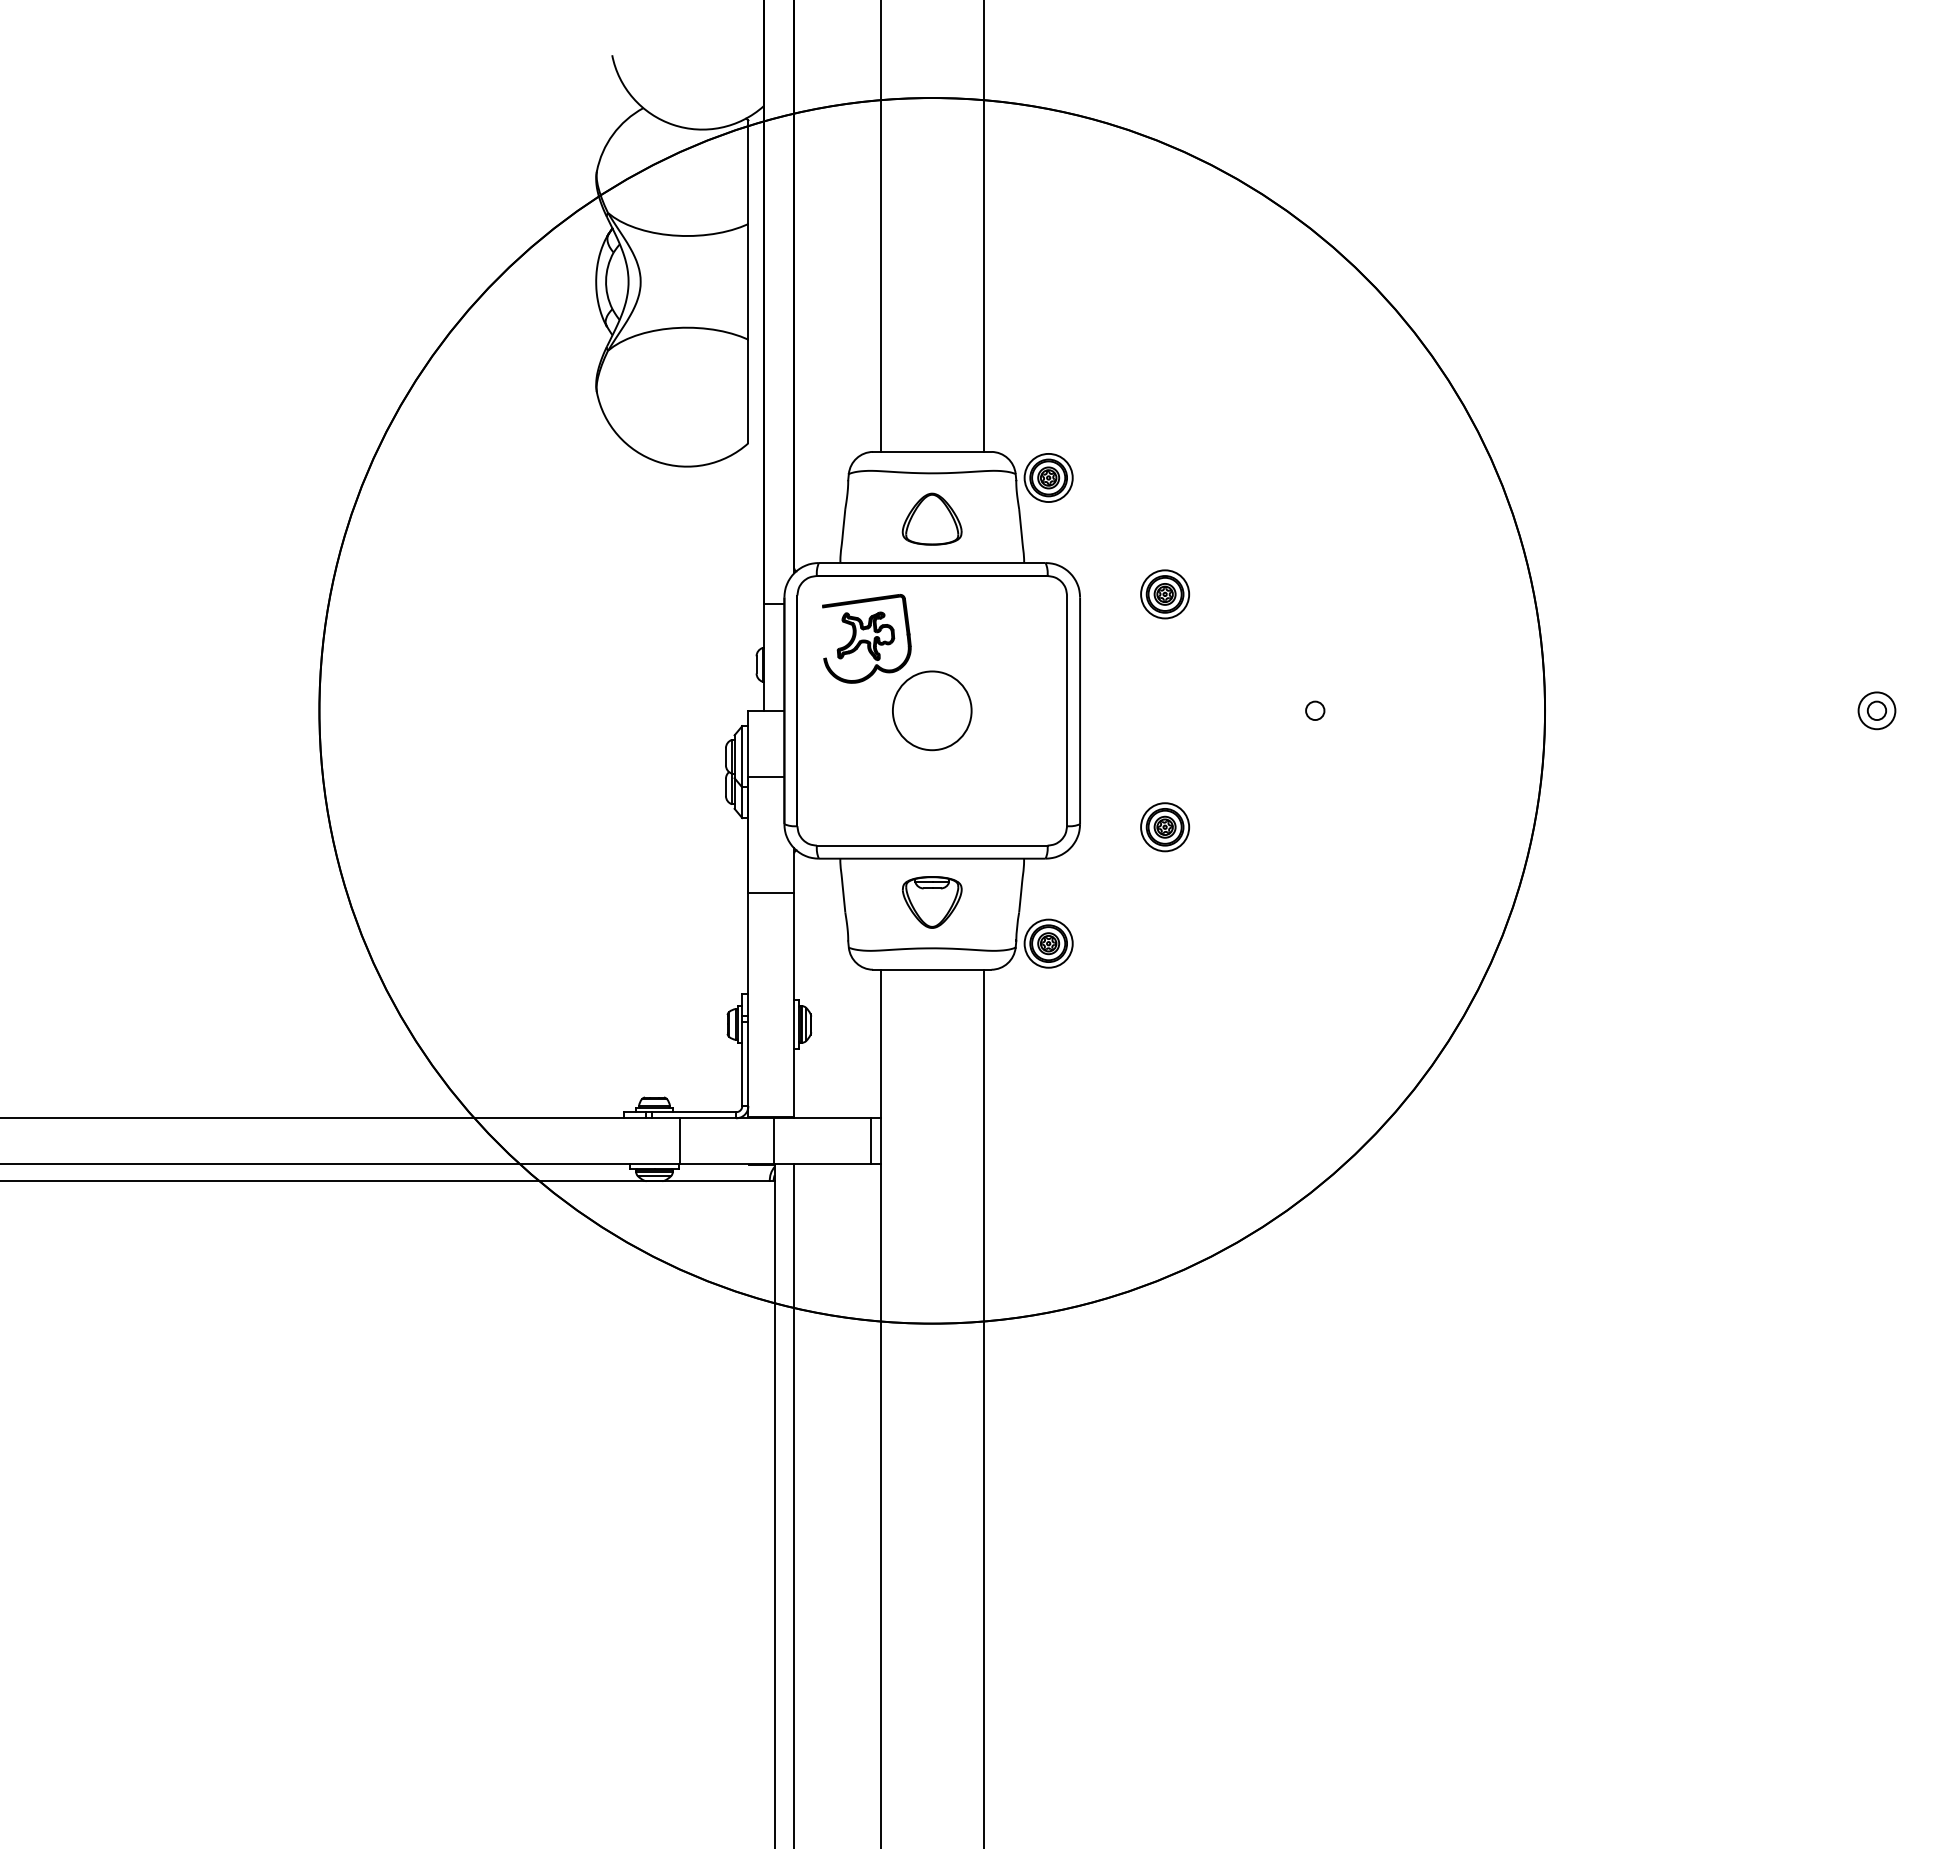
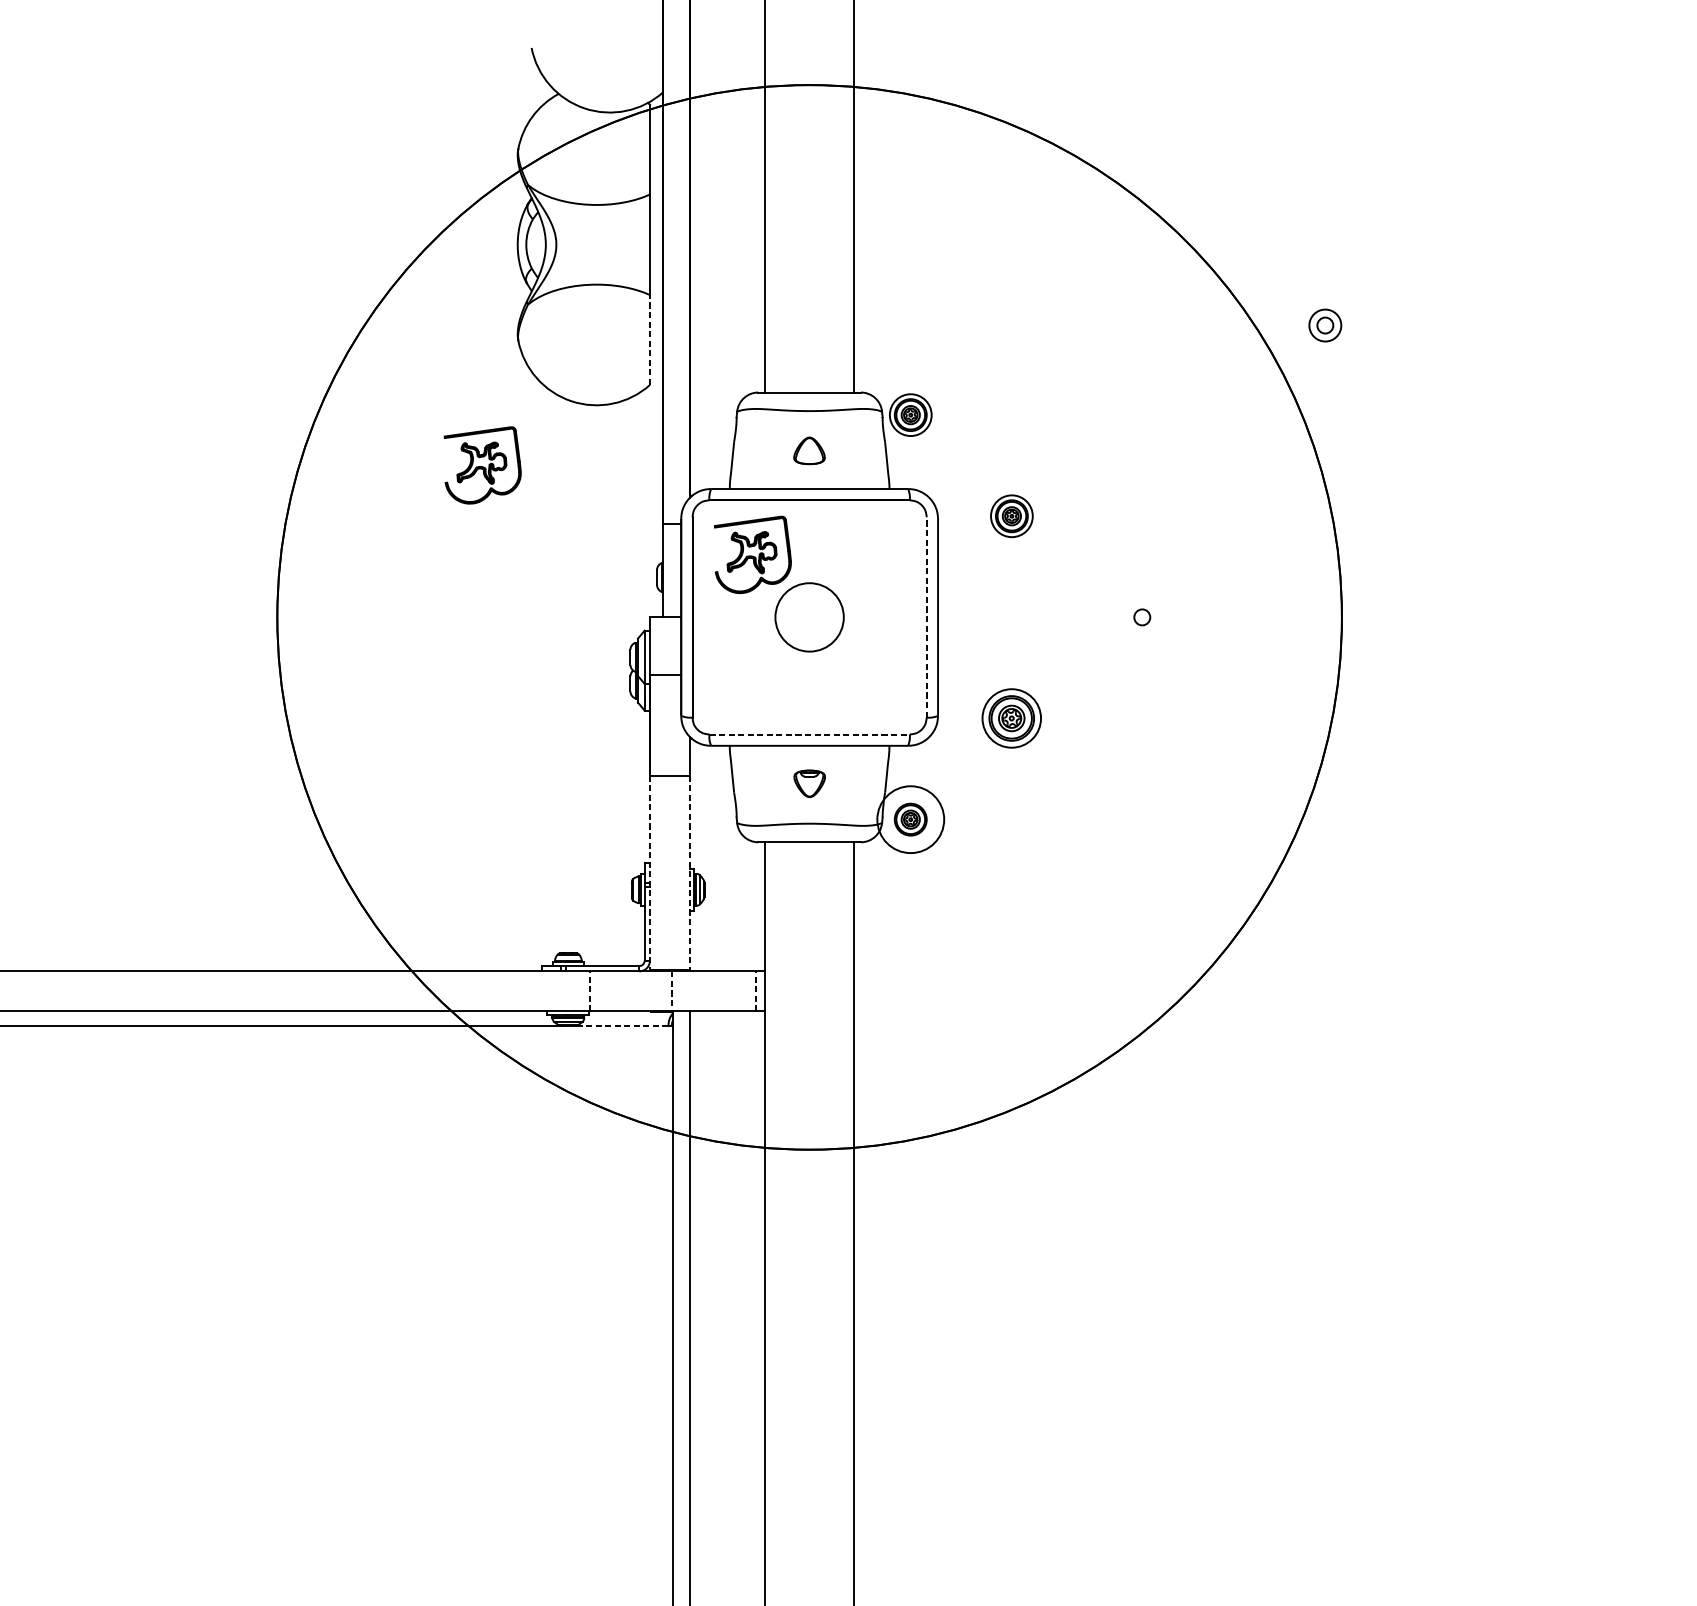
line: (748, 391) -> (650, 340), solid -> dashed
part: (931, 518) -> (808, 450), size x0.6
part: (555, 535) -> (482, 465), added
line: (1067, 710) -> (927, 617), solid -> dashed
part: (1876, 710) -> (1324, 325), moved
part: (1165, 827) -> (1012, 718), size x1.4
line: (932, 845) -> (809, 734), solid -> dashed
part: (932, 902) -> (809, 783), size x0.6
circle: (1048, 943) -> (910, 819), size x1.6
line: (748, 1004) -> (650, 872), solid -> dashed
line: (794, 1004) -> (689, 872), solid -> dashed
line: (679, 1141) -> (590, 991), solid -> dashed
line: (774, 1141) -> (672, 991), solid -> dashed
line: (870, 1141) -> (755, 991), solid -> dashed
line: (716, 1181) -> (622, 1026), solid -> dashed

